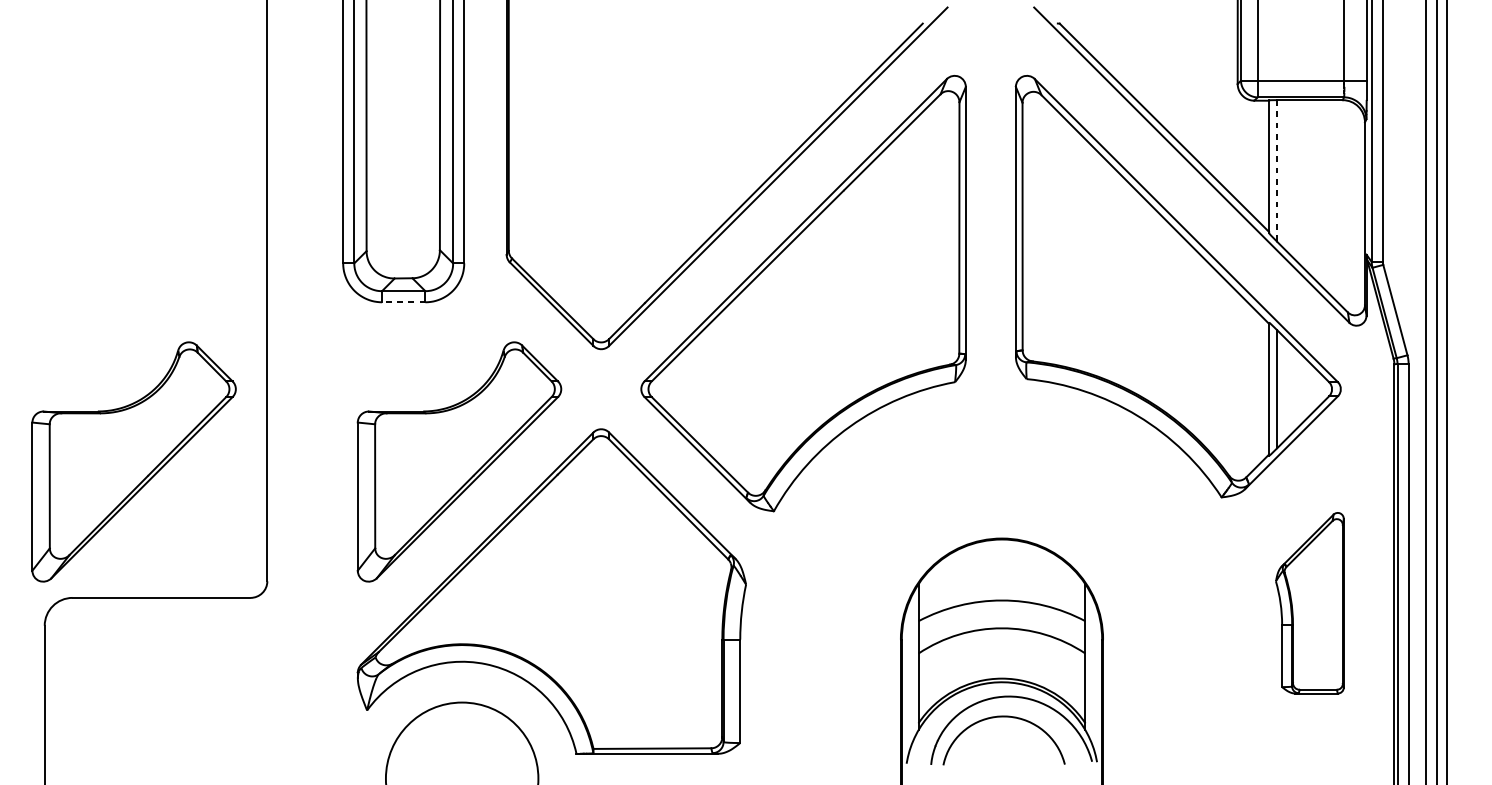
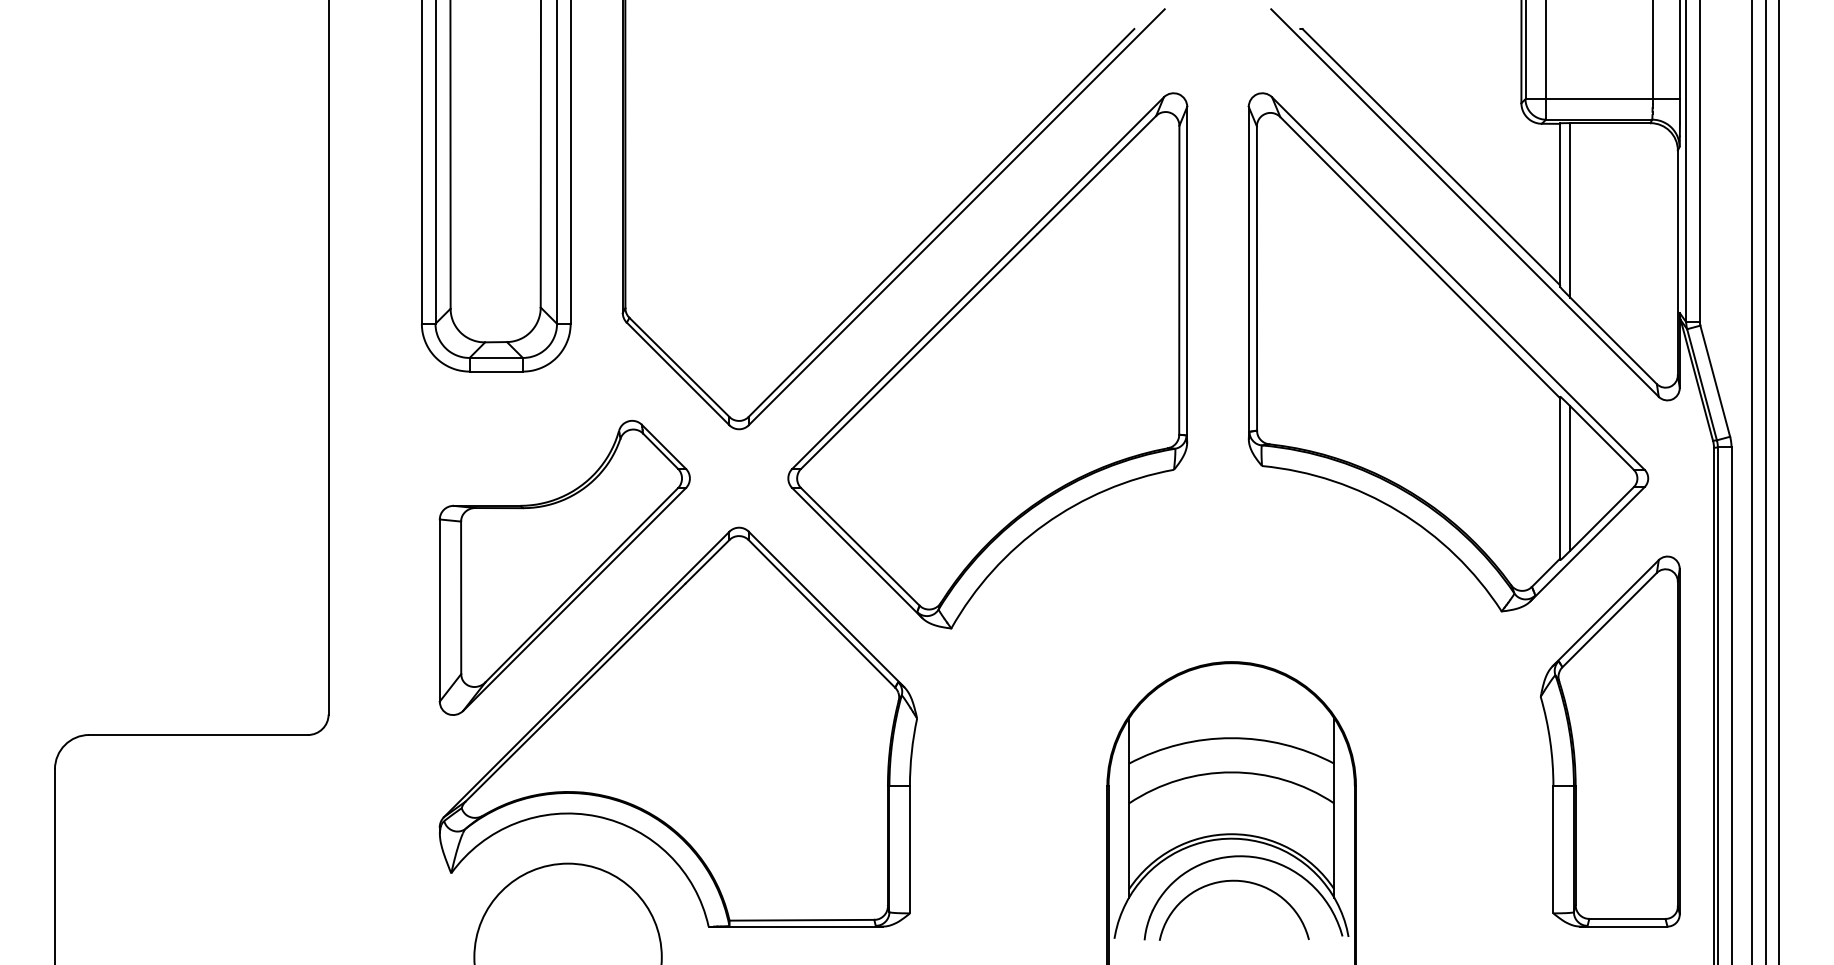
line: (1277, 171) -> (1570, 210), dashed -> solid
line: (403, 302) -> (496, 371), dashed -> solid
part: (133, 461) -> (164, 567), removed
part: (1309, 603) -> (1609, 741), size x1.67

